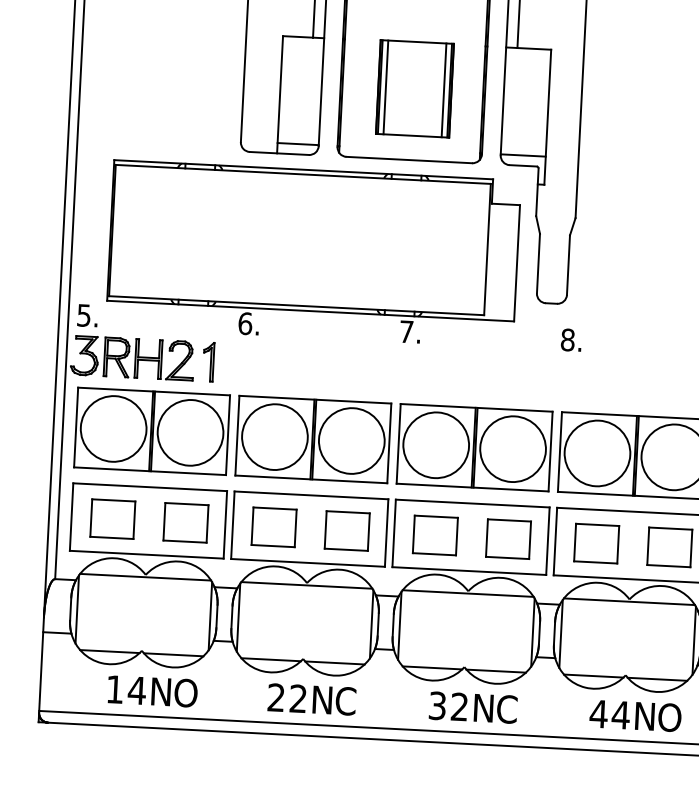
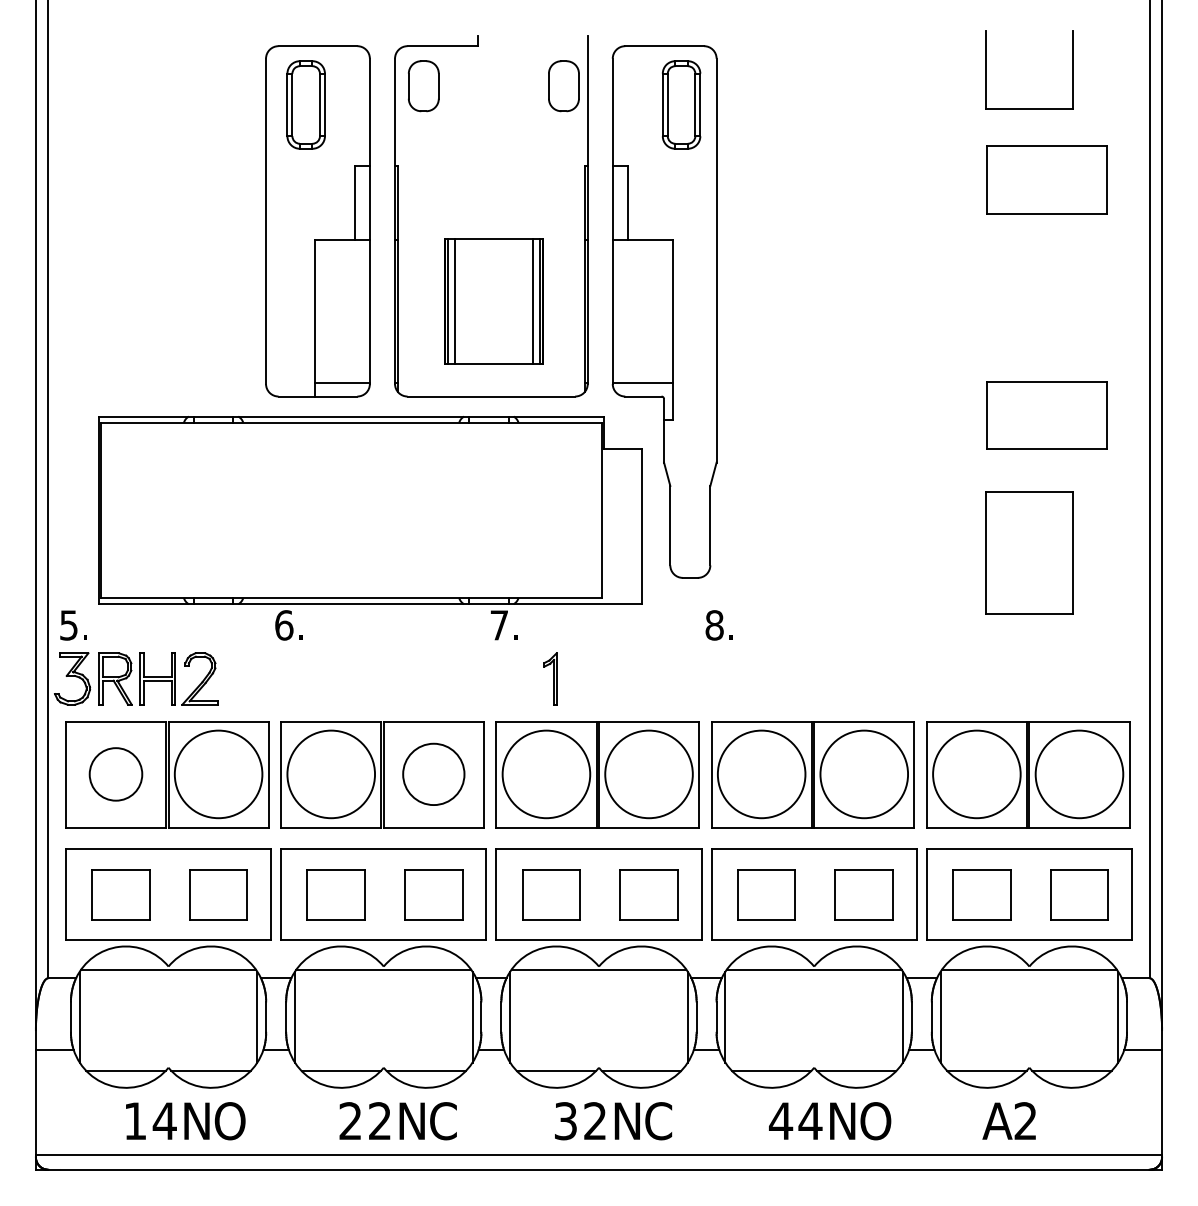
part: (208, 361) -> (550, 678), moved
circle: (113, 429) -> (115, 774), size x0.6
circle: (351, 441) -> (433, 774), size x0.7

